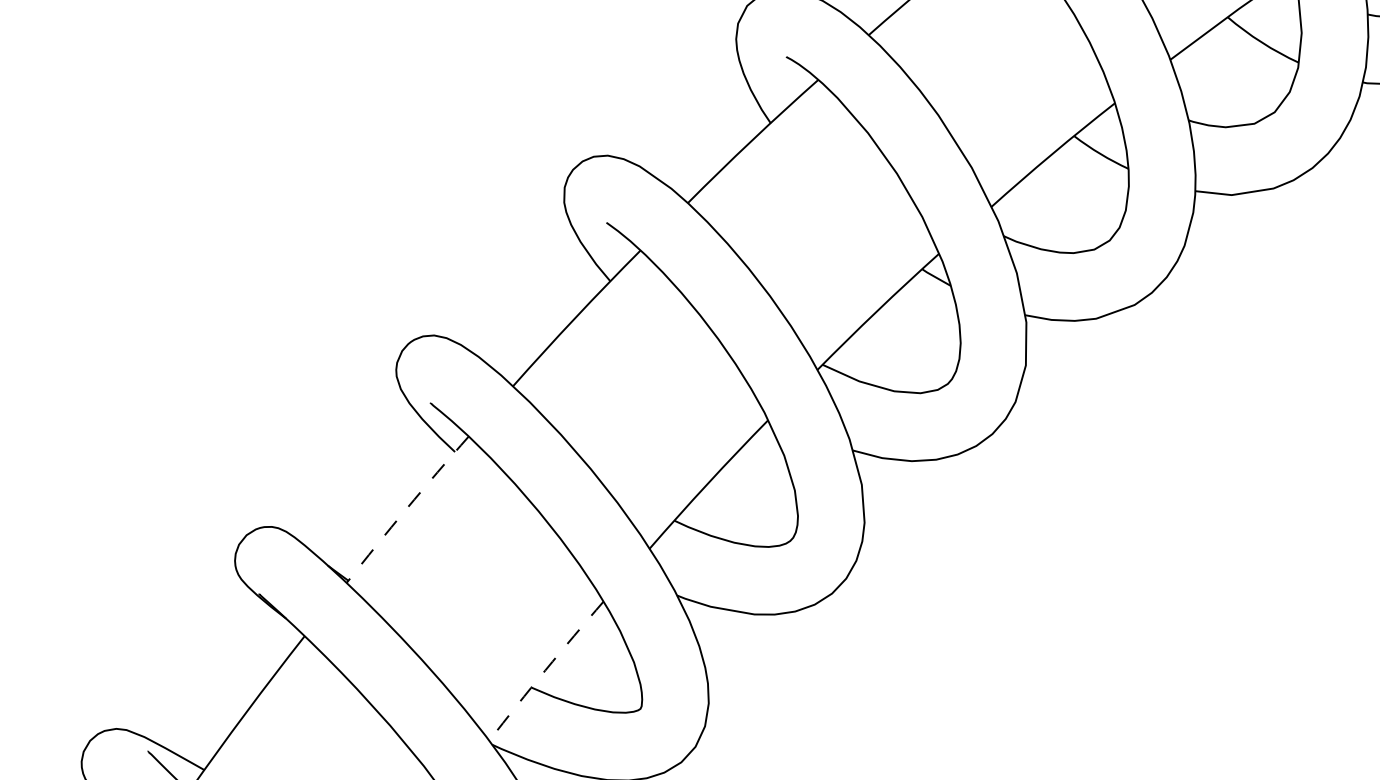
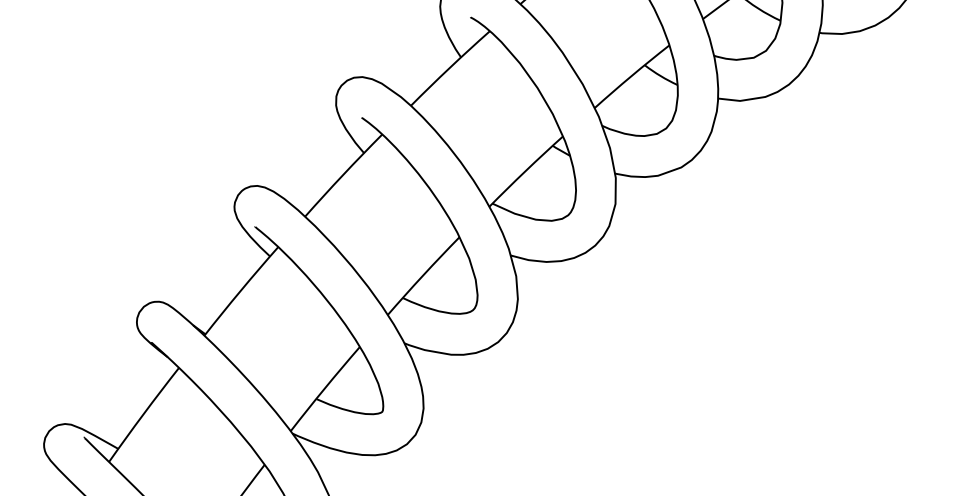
arc: (406, 508) -> (240, 290), dashed -> solid
arc: (545, 670) -> (324, 388), dashed -> solid

